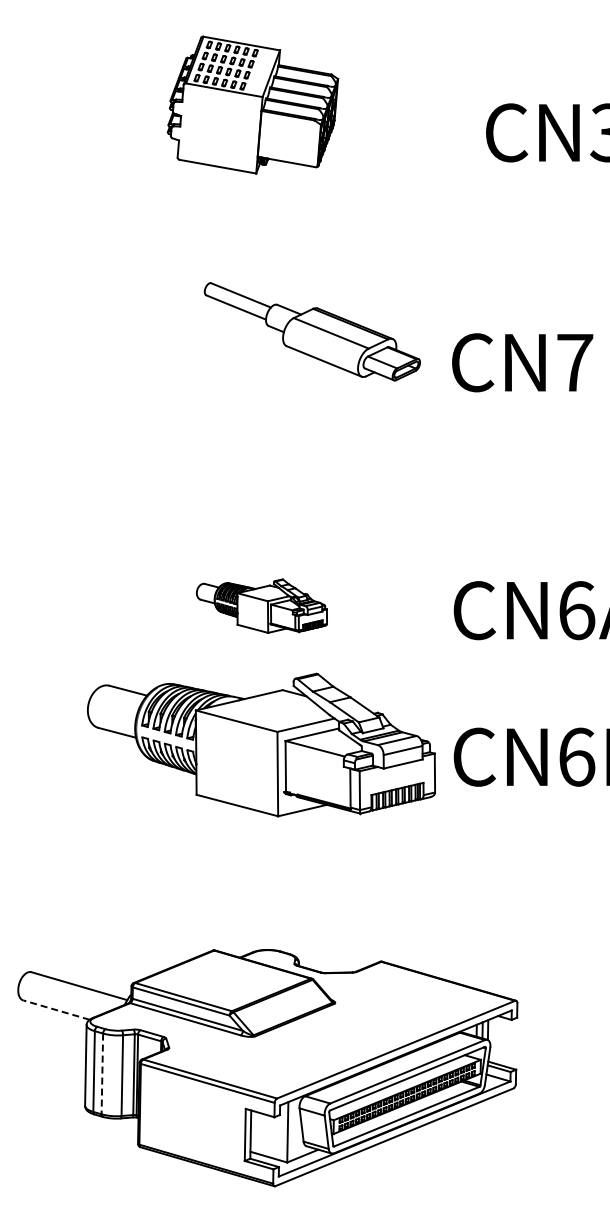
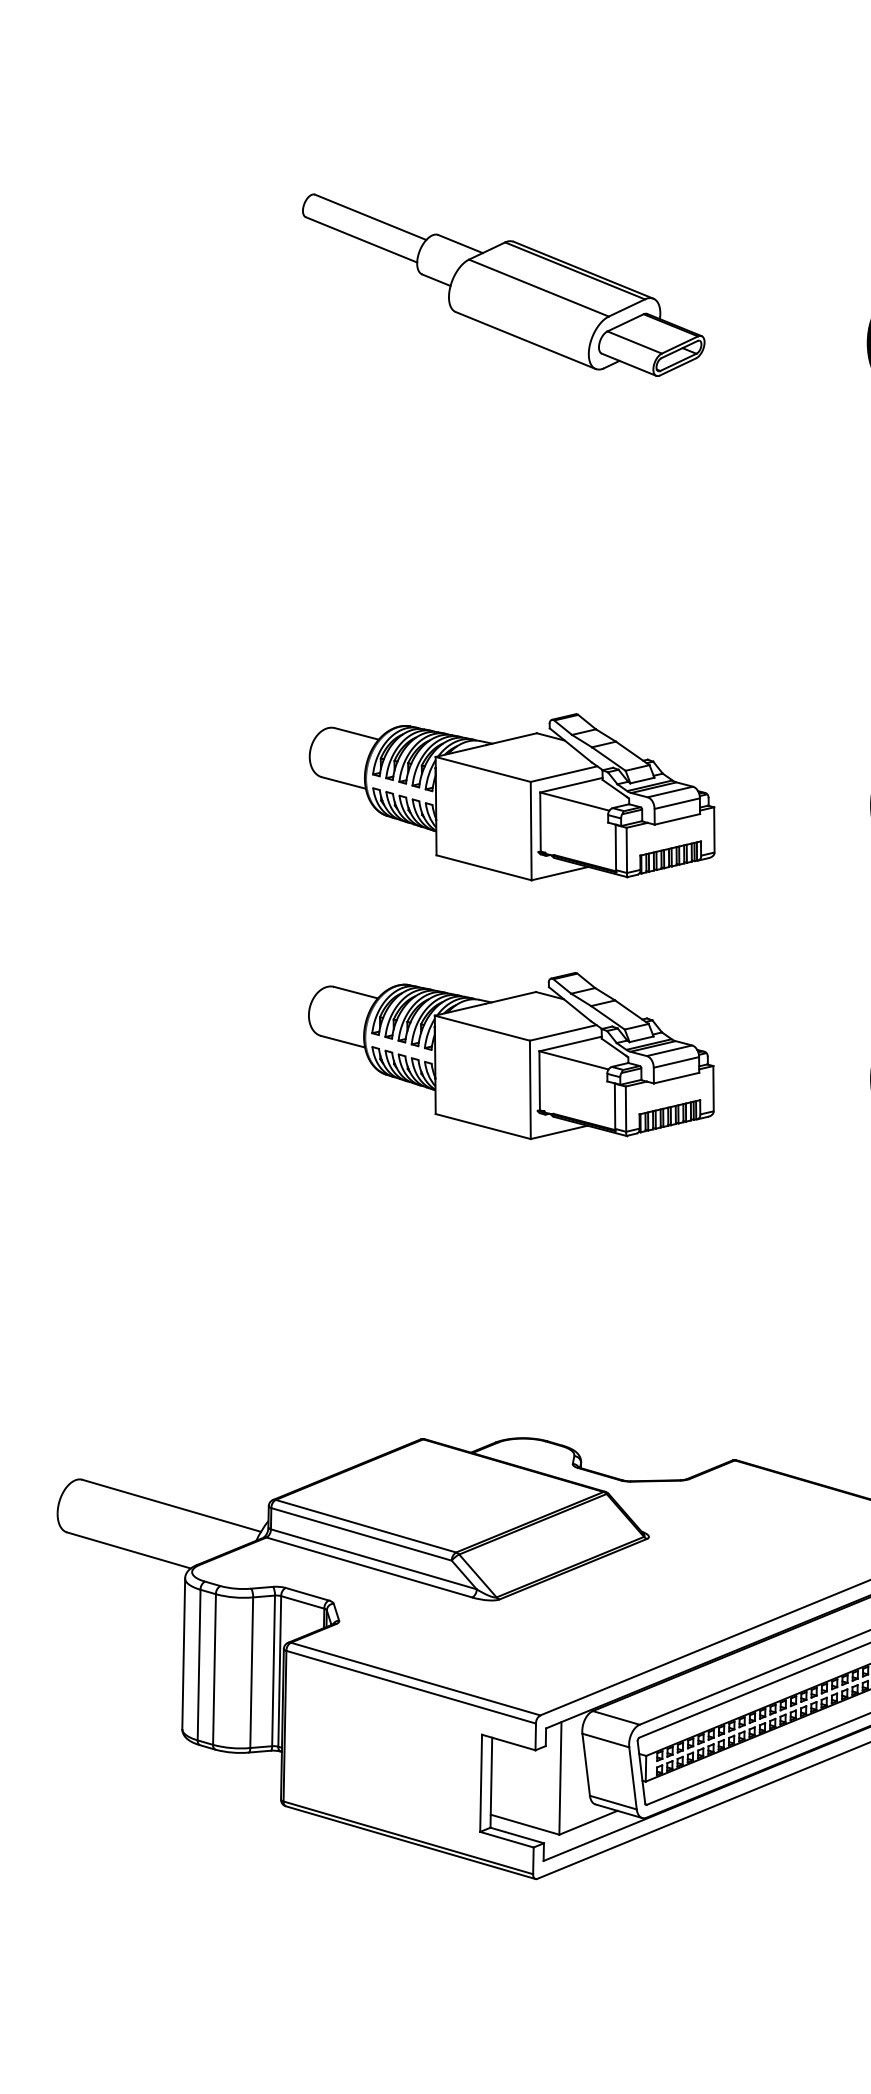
part: (311, 331) -> (502, 284), moved
part: (261, 605) -> (511, 795), size x1.67
part: (261, 744) -> (511, 1055), size x0.62
line: (56, 1010) -> (128, 1551), dashed -> solid
line: (102, 1074) -> (214, 1670), dashed -> solid

